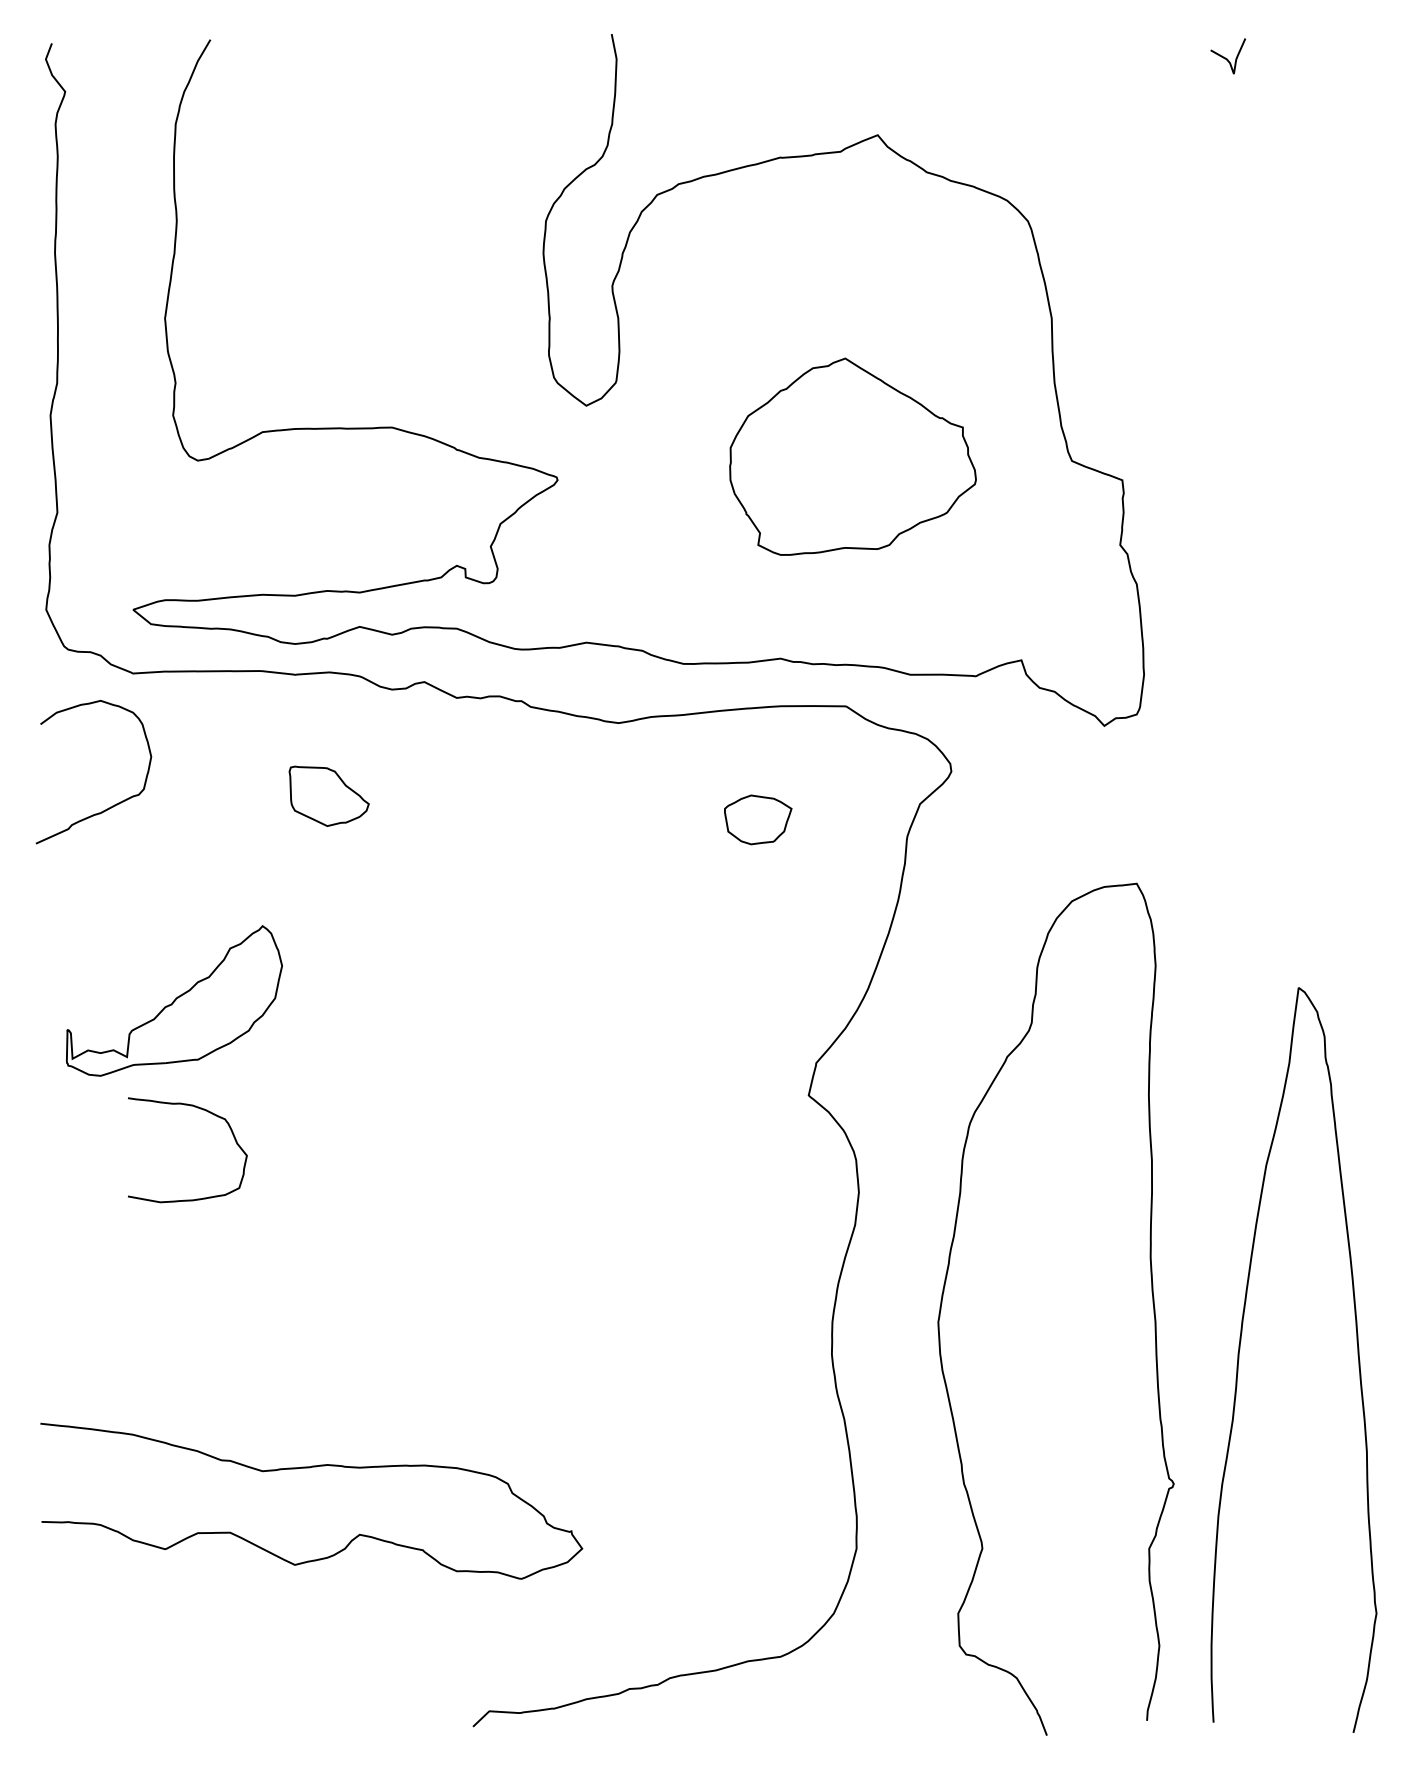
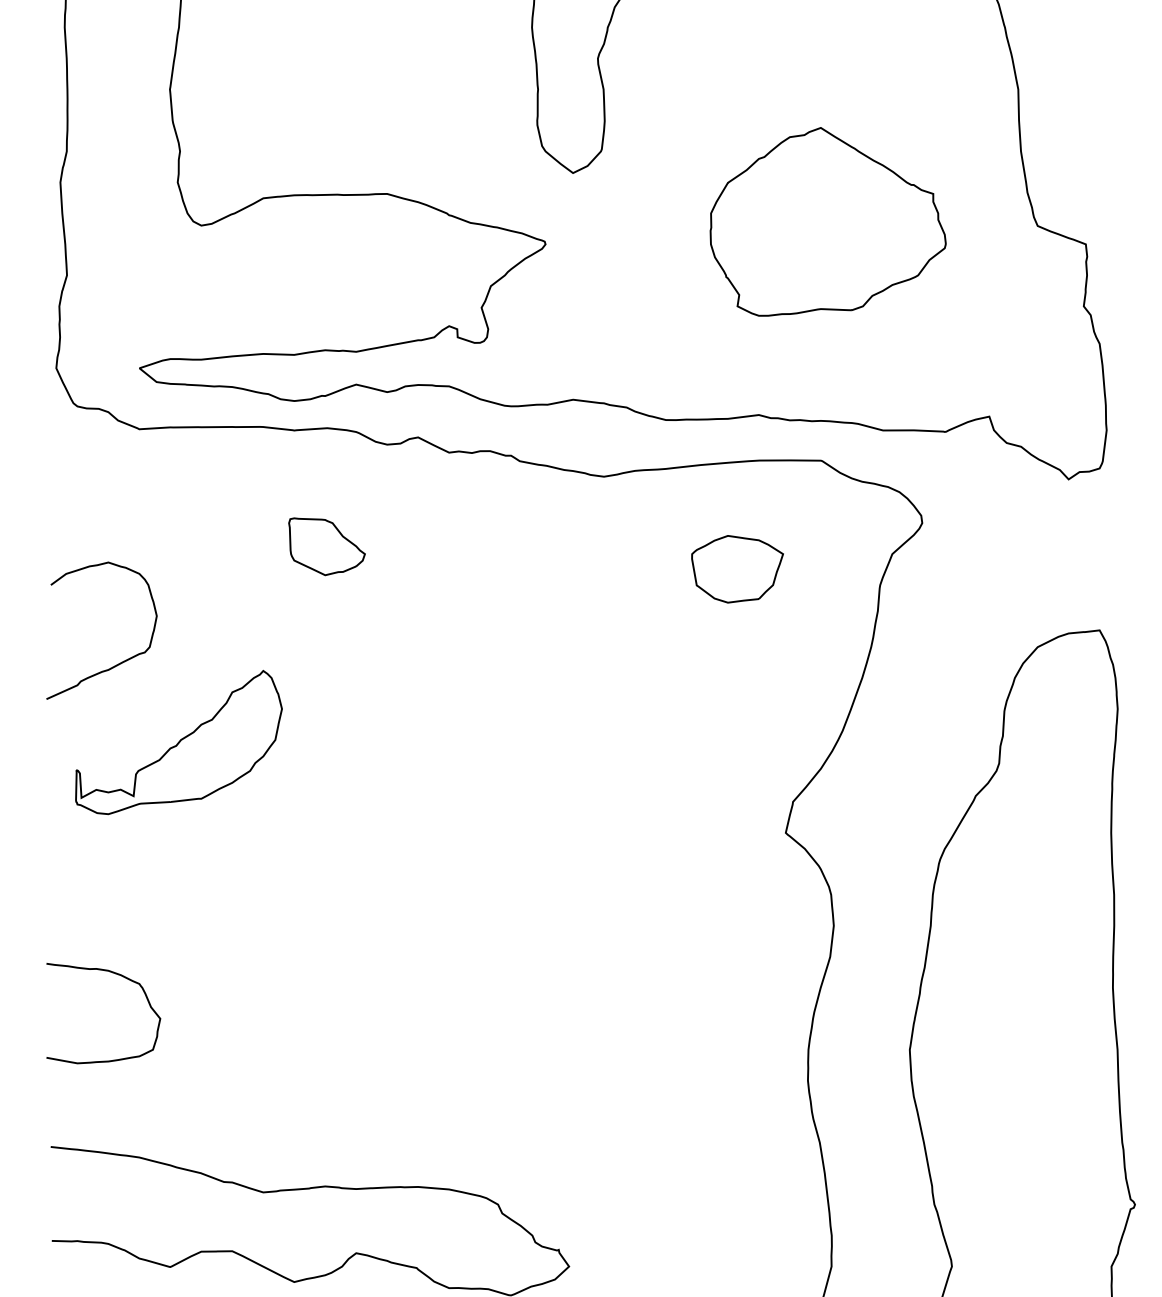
curve: (110, 806) -> (117, 663), moved
part: (757, 819) -> (736, 568), size x1.43
curve: (200, 1109) -> (115, 974), moved

